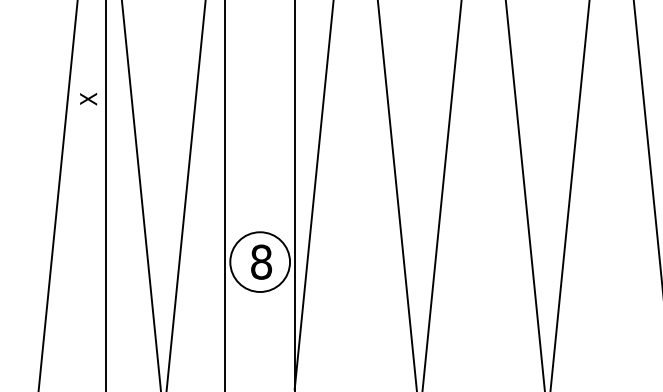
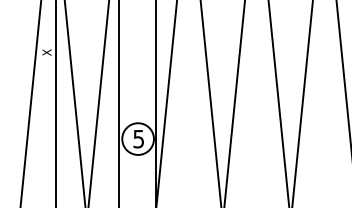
text: (260, 260) -> (138, 138), 8 -> 5

